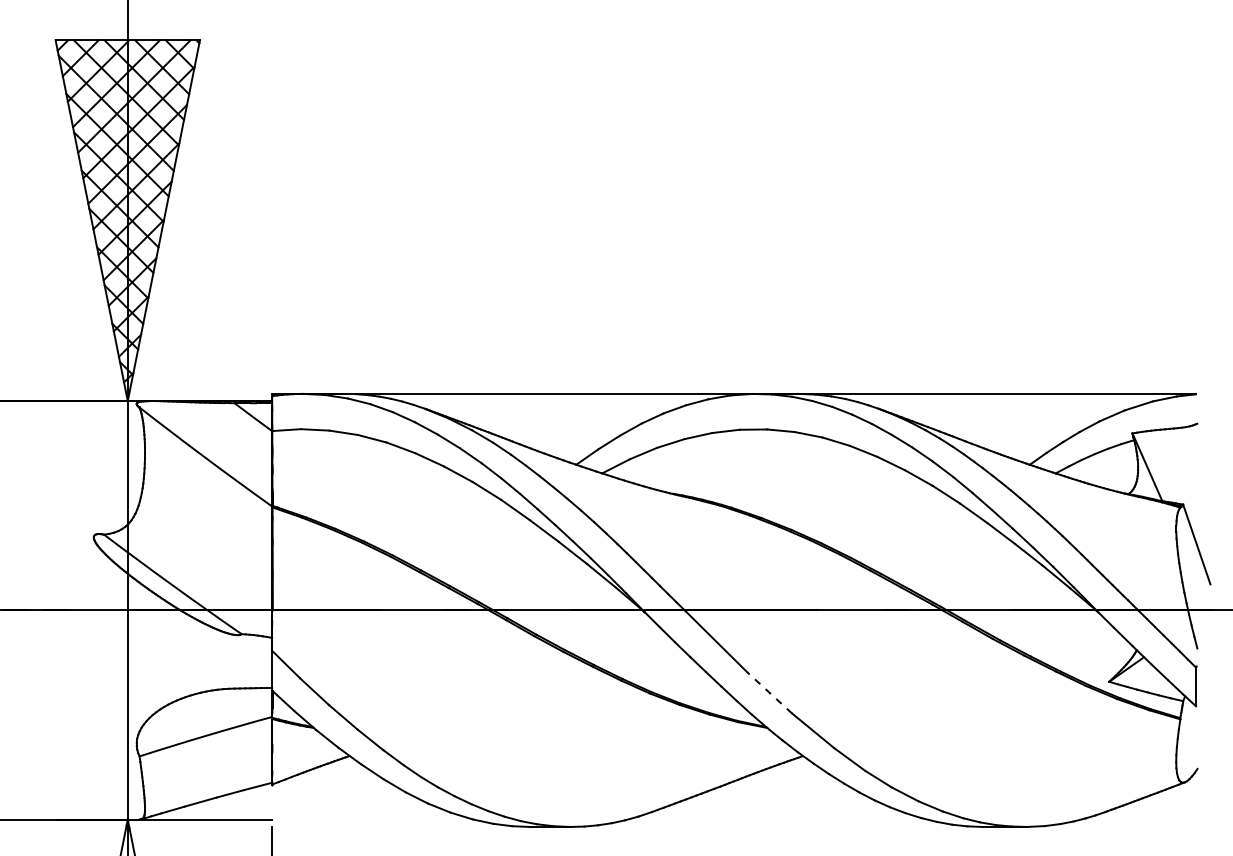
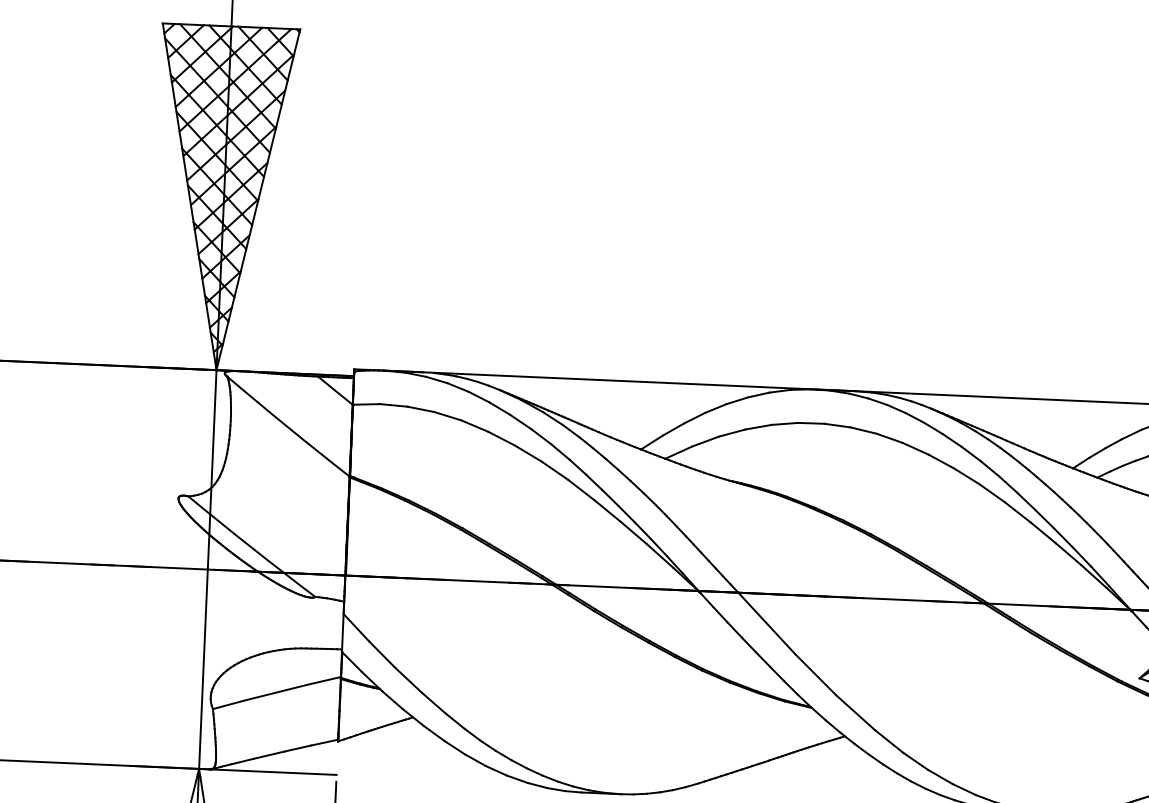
line: (769, 692) -> (815, 674), dashed -> solid

